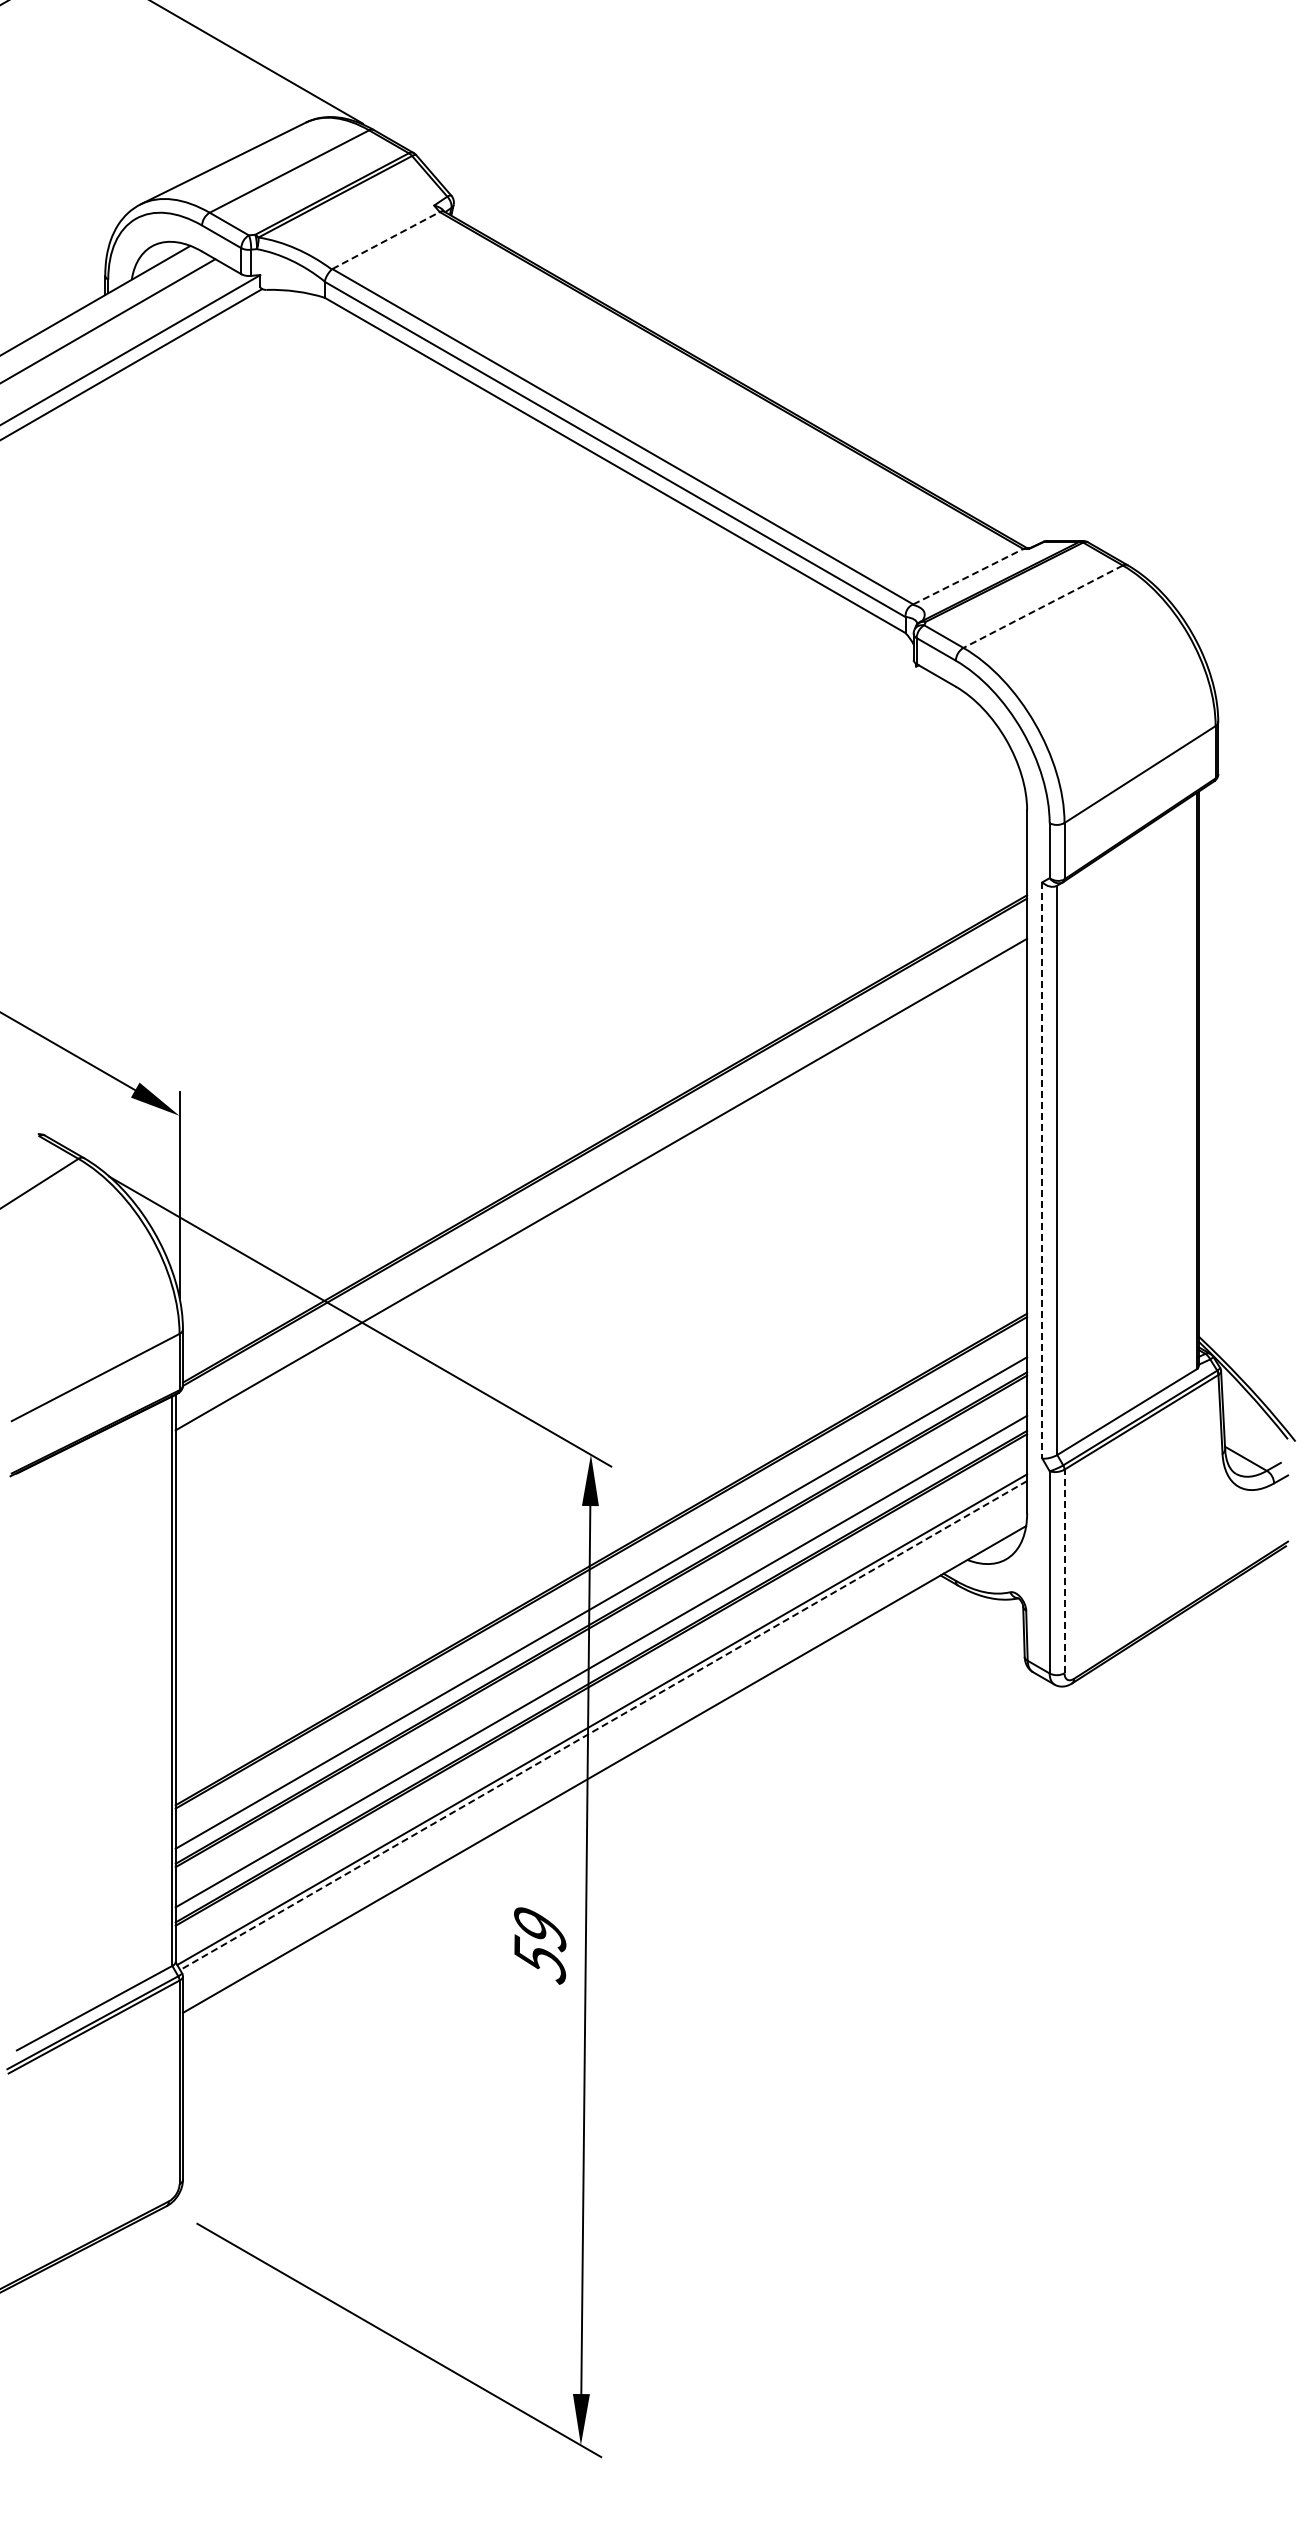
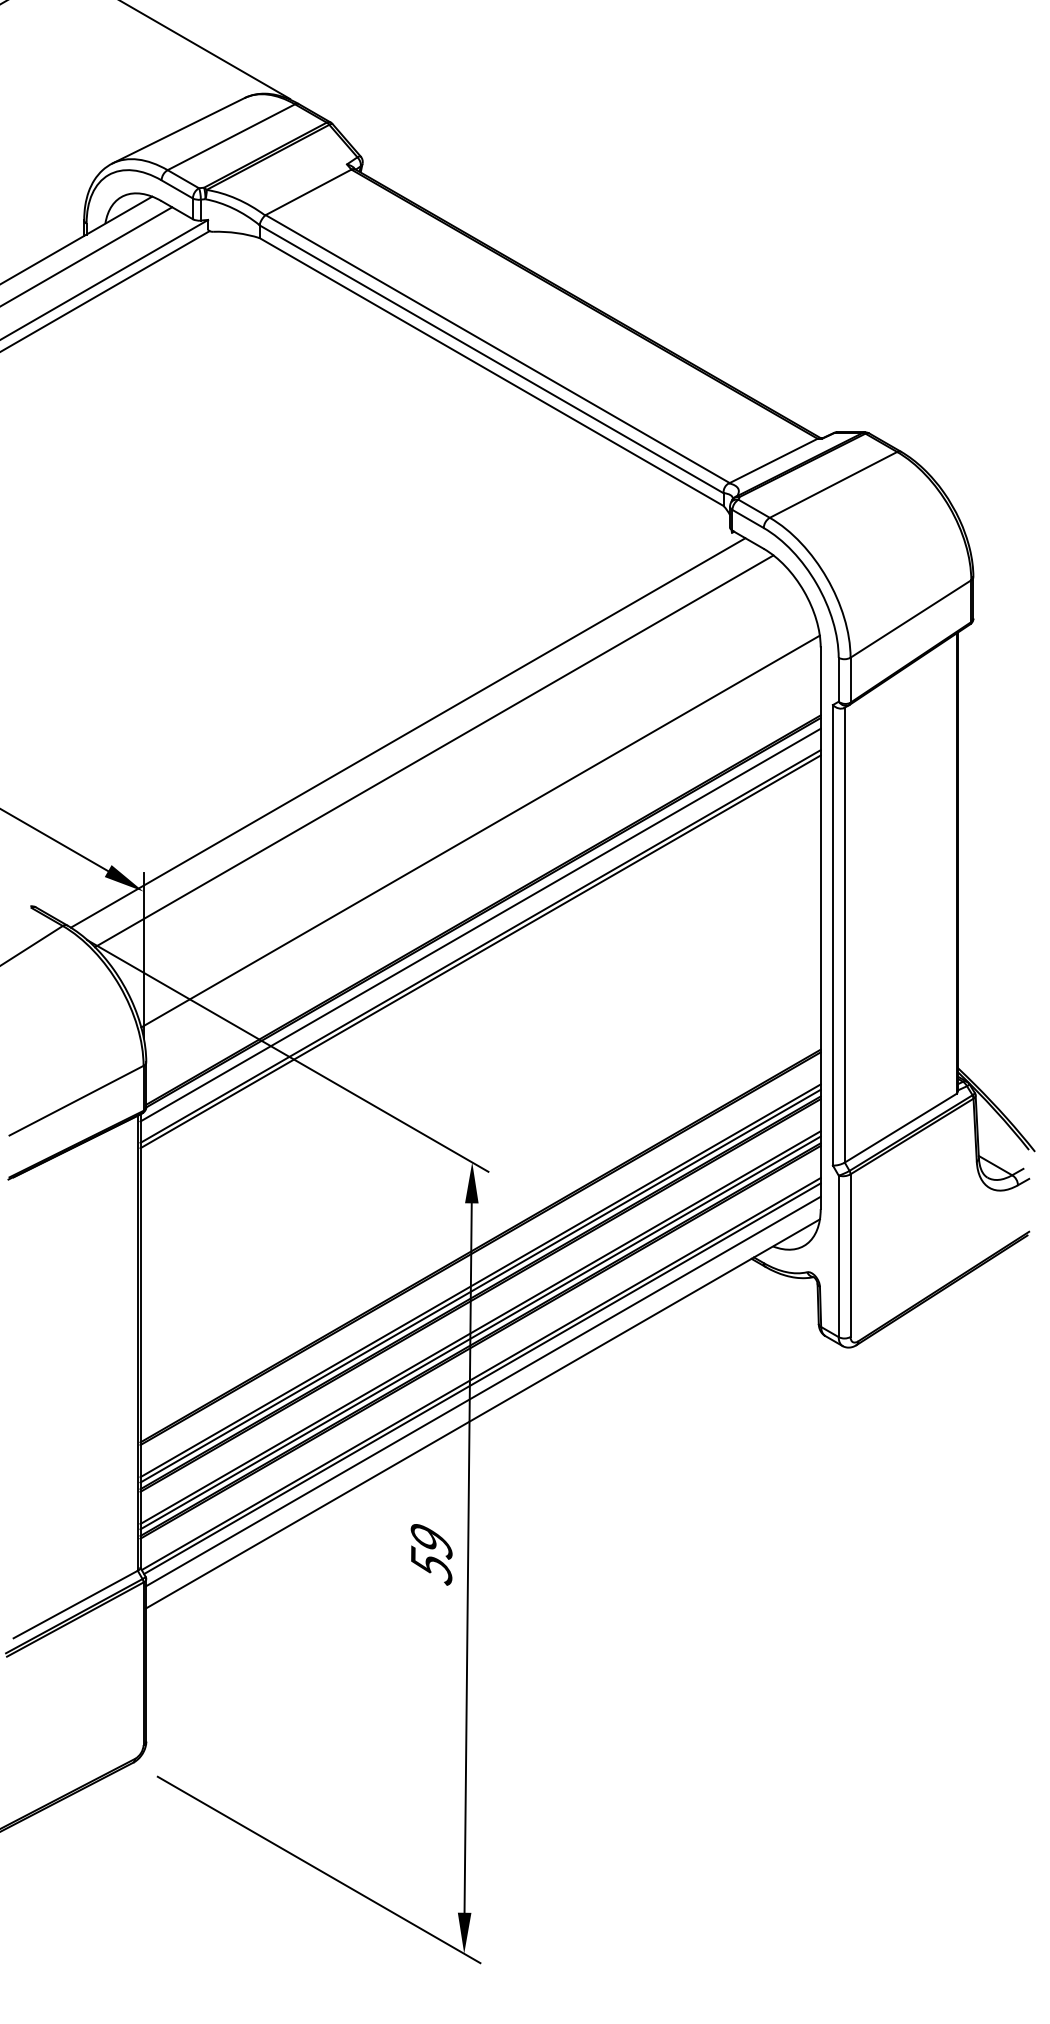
line: (386, 240) -> (308, 192), dashed -> solid
line: (968, 576) -> (773, 460), dashed -> solid
line: (1043, 606) -> (833, 484), dashed -> solid
line: (510, 916) -> (407, 732), added
line: (543, 940) -> (434, 751), added
line: (601, 1040) -> (480, 831), added
line: (601, 1157) -> (480, 924), added
line: (1042, 1171) -> (832, 936), dashed -> solid
line: (601, 1191) -> (480, 952), added
line: (1064, 1571) -> (850, 1255), dashed -> solid
line: (601, 1609) -> (480, 1286), added
line: (601, 1668) -> (480, 1333), added
line: (603, 1725) -> (482, 1378), dashed -> solid
line: (604, 1741) -> (483, 1391), added

